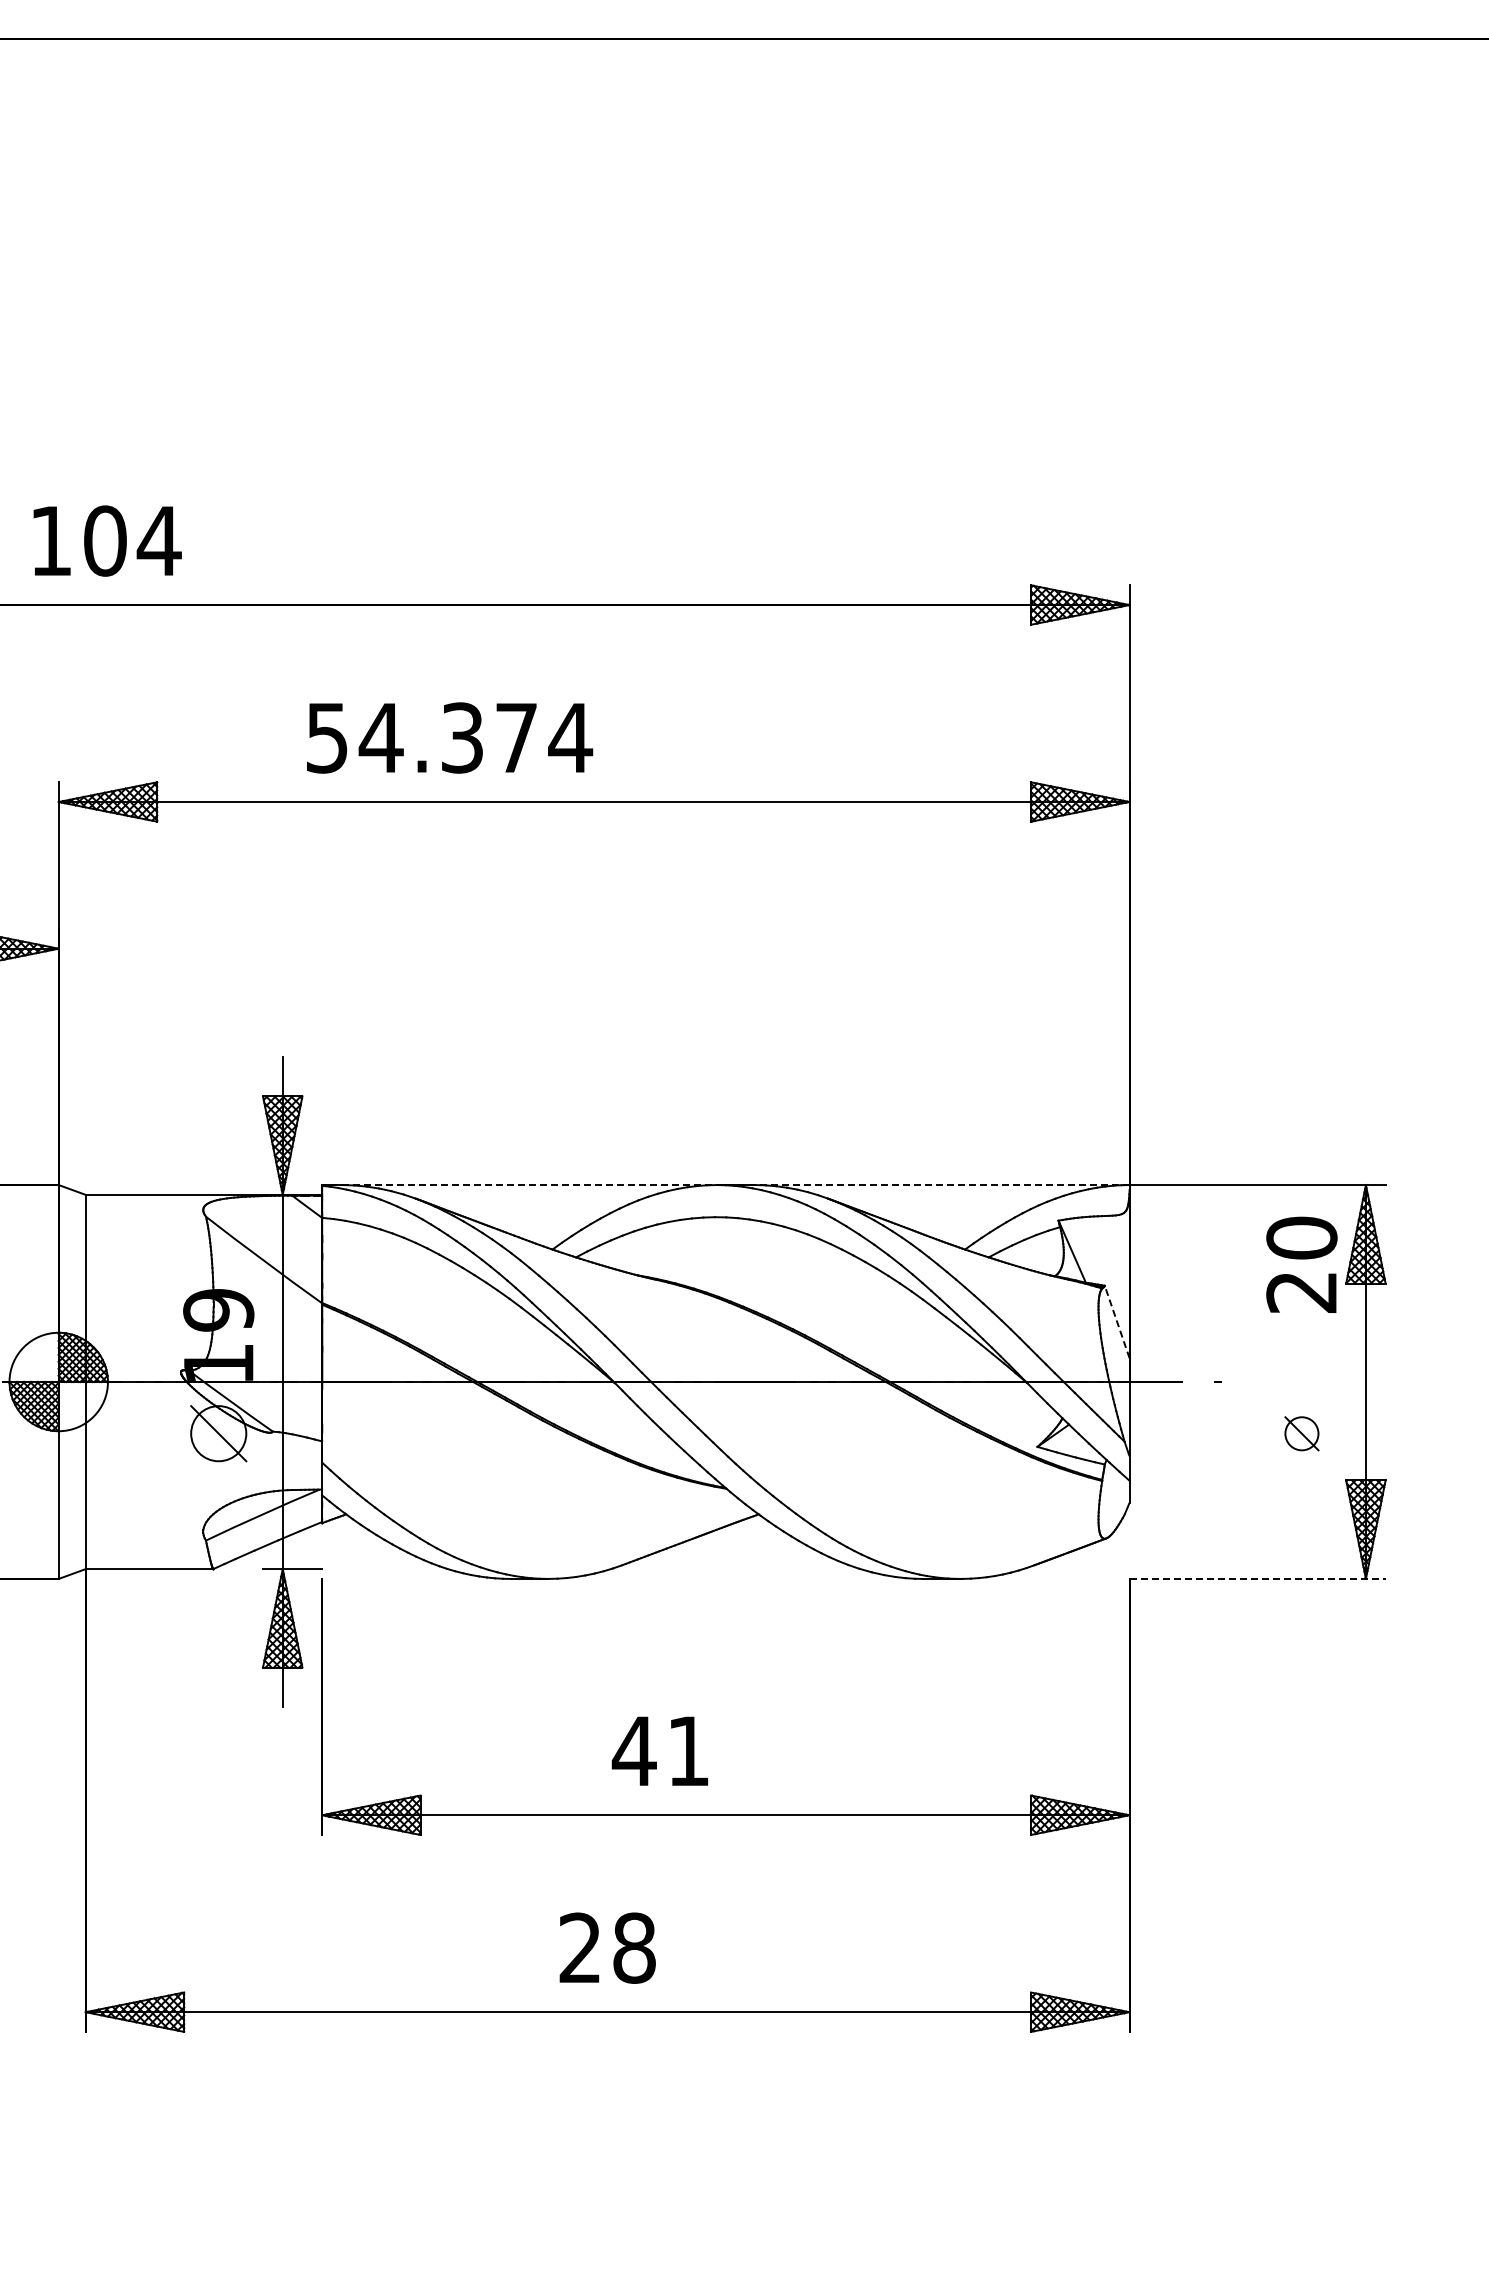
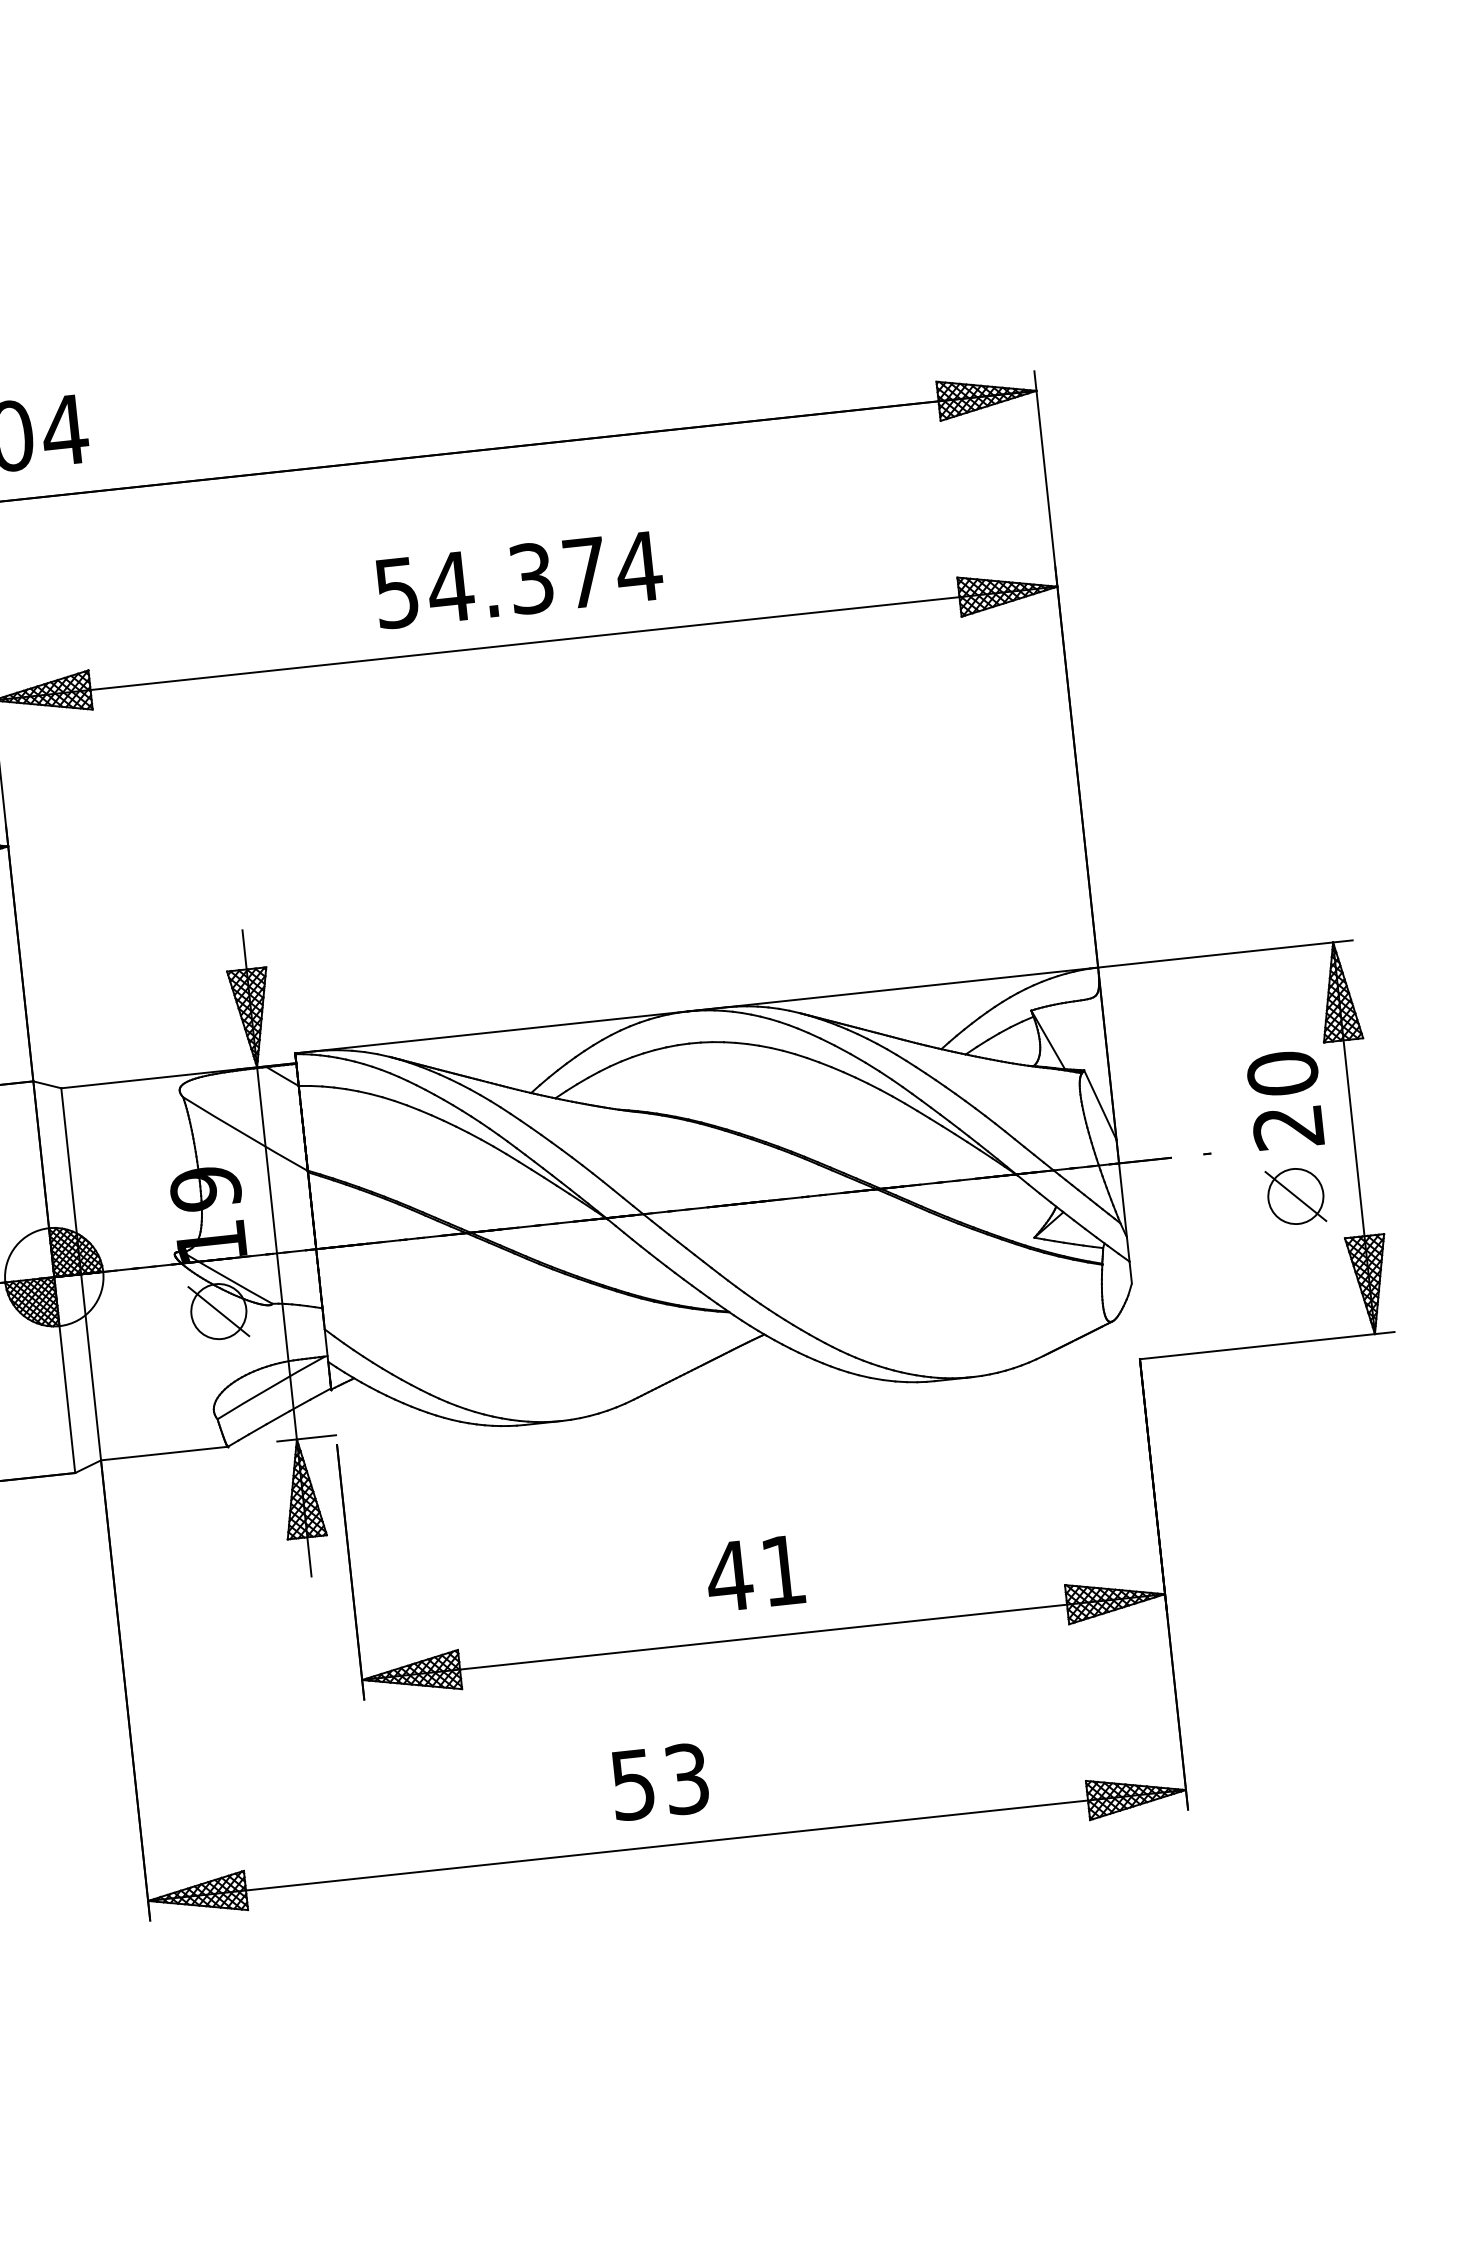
text: (450, 737) -> (519, 579), moved
line: (725, 1185) -> (696, 1010), dashed -> solid
text: (1301, 1264) -> (1285, 1099), moved
line: (1117, 1321) -> (1100, 1104), dashed -> solid
part: (1301, 1433) -> (1295, 1196), size x1.67
line: (1258, 1578) -> (1268, 1345), dashed -> solid
text: (659, 1750) -> (754, 1572), moved
text: (607, 1947) -> (660, 1781), 28 -> 53

